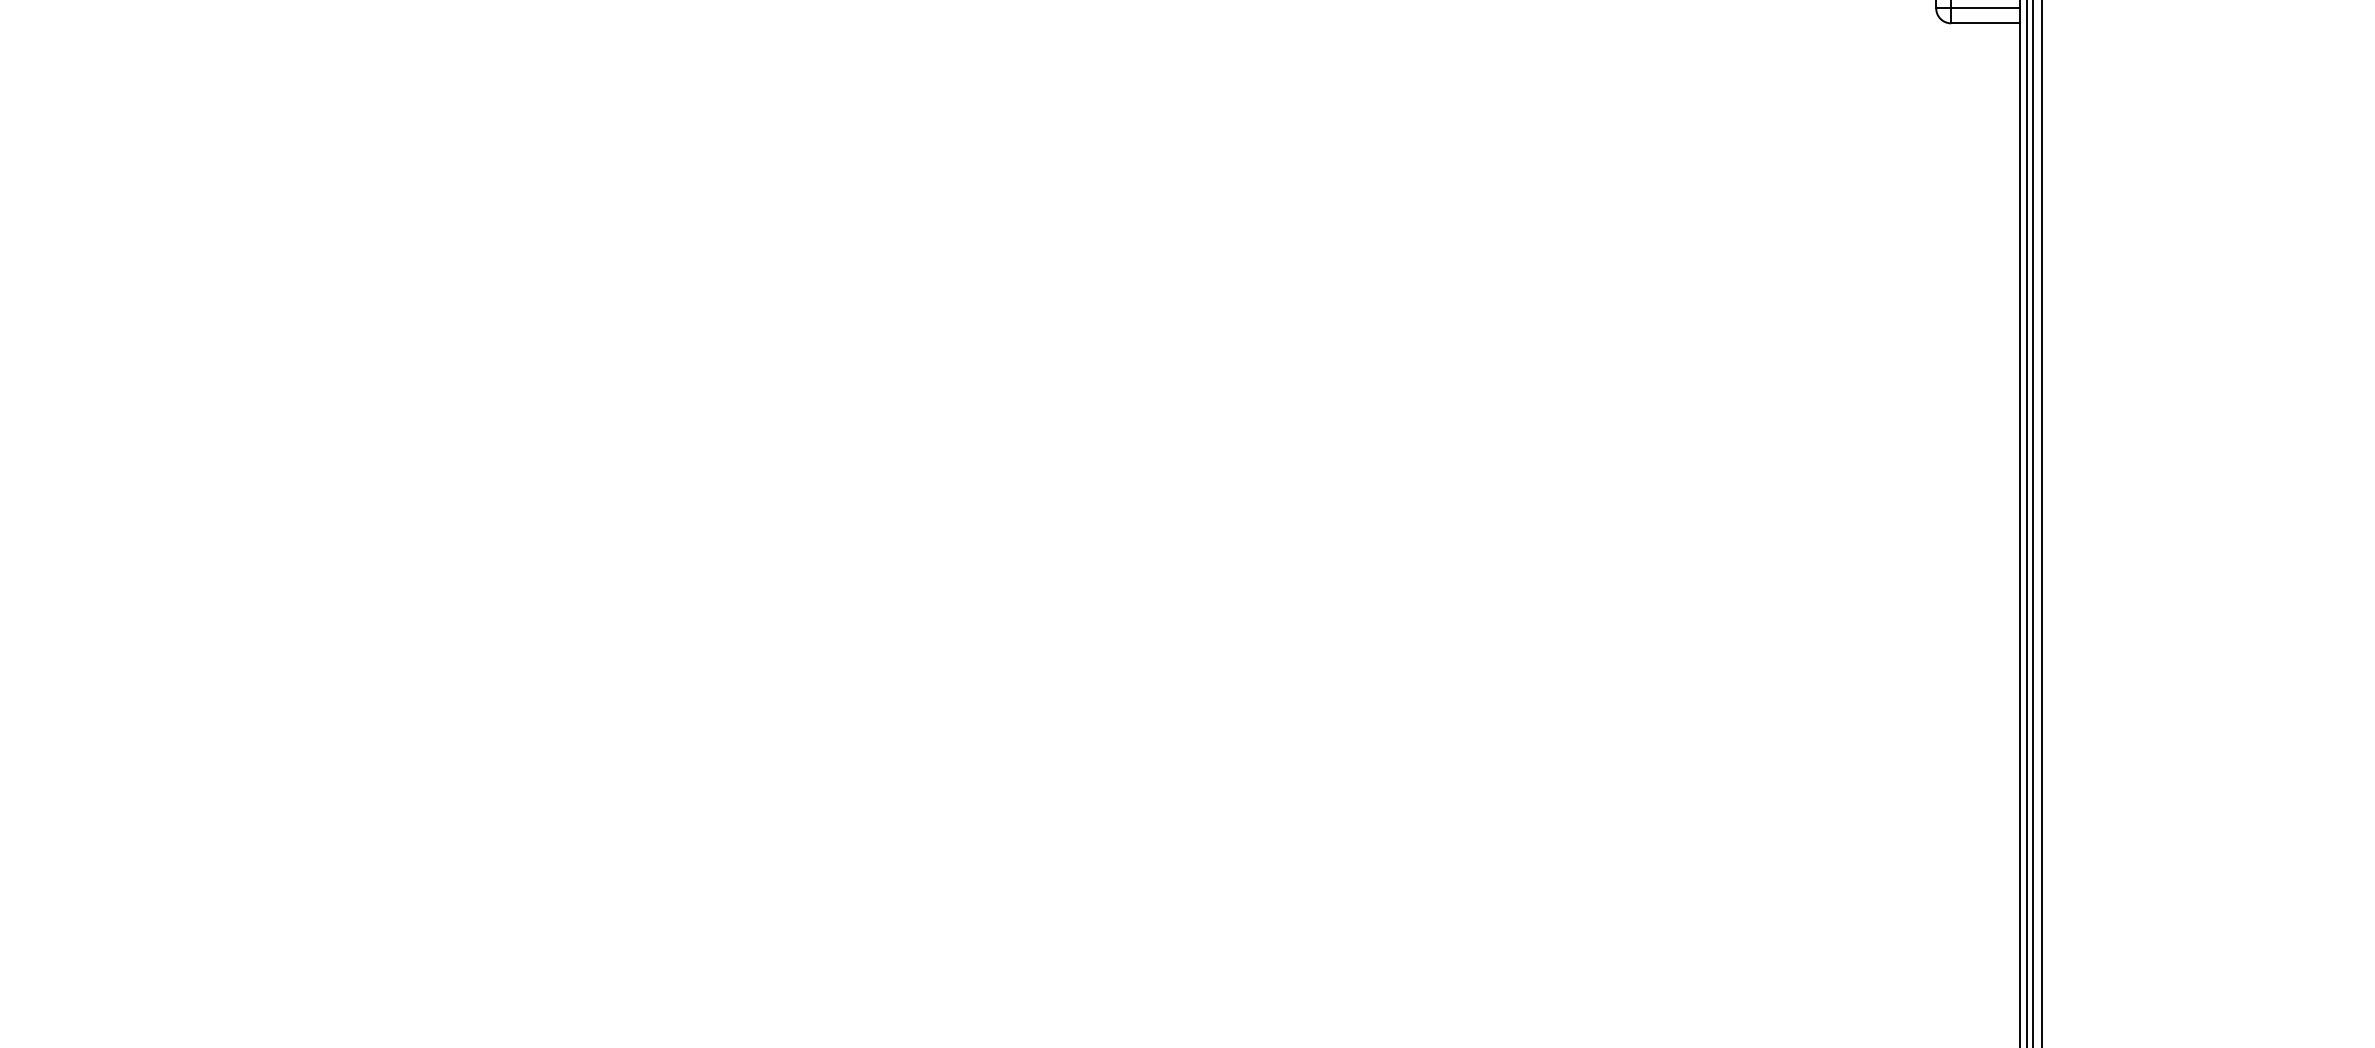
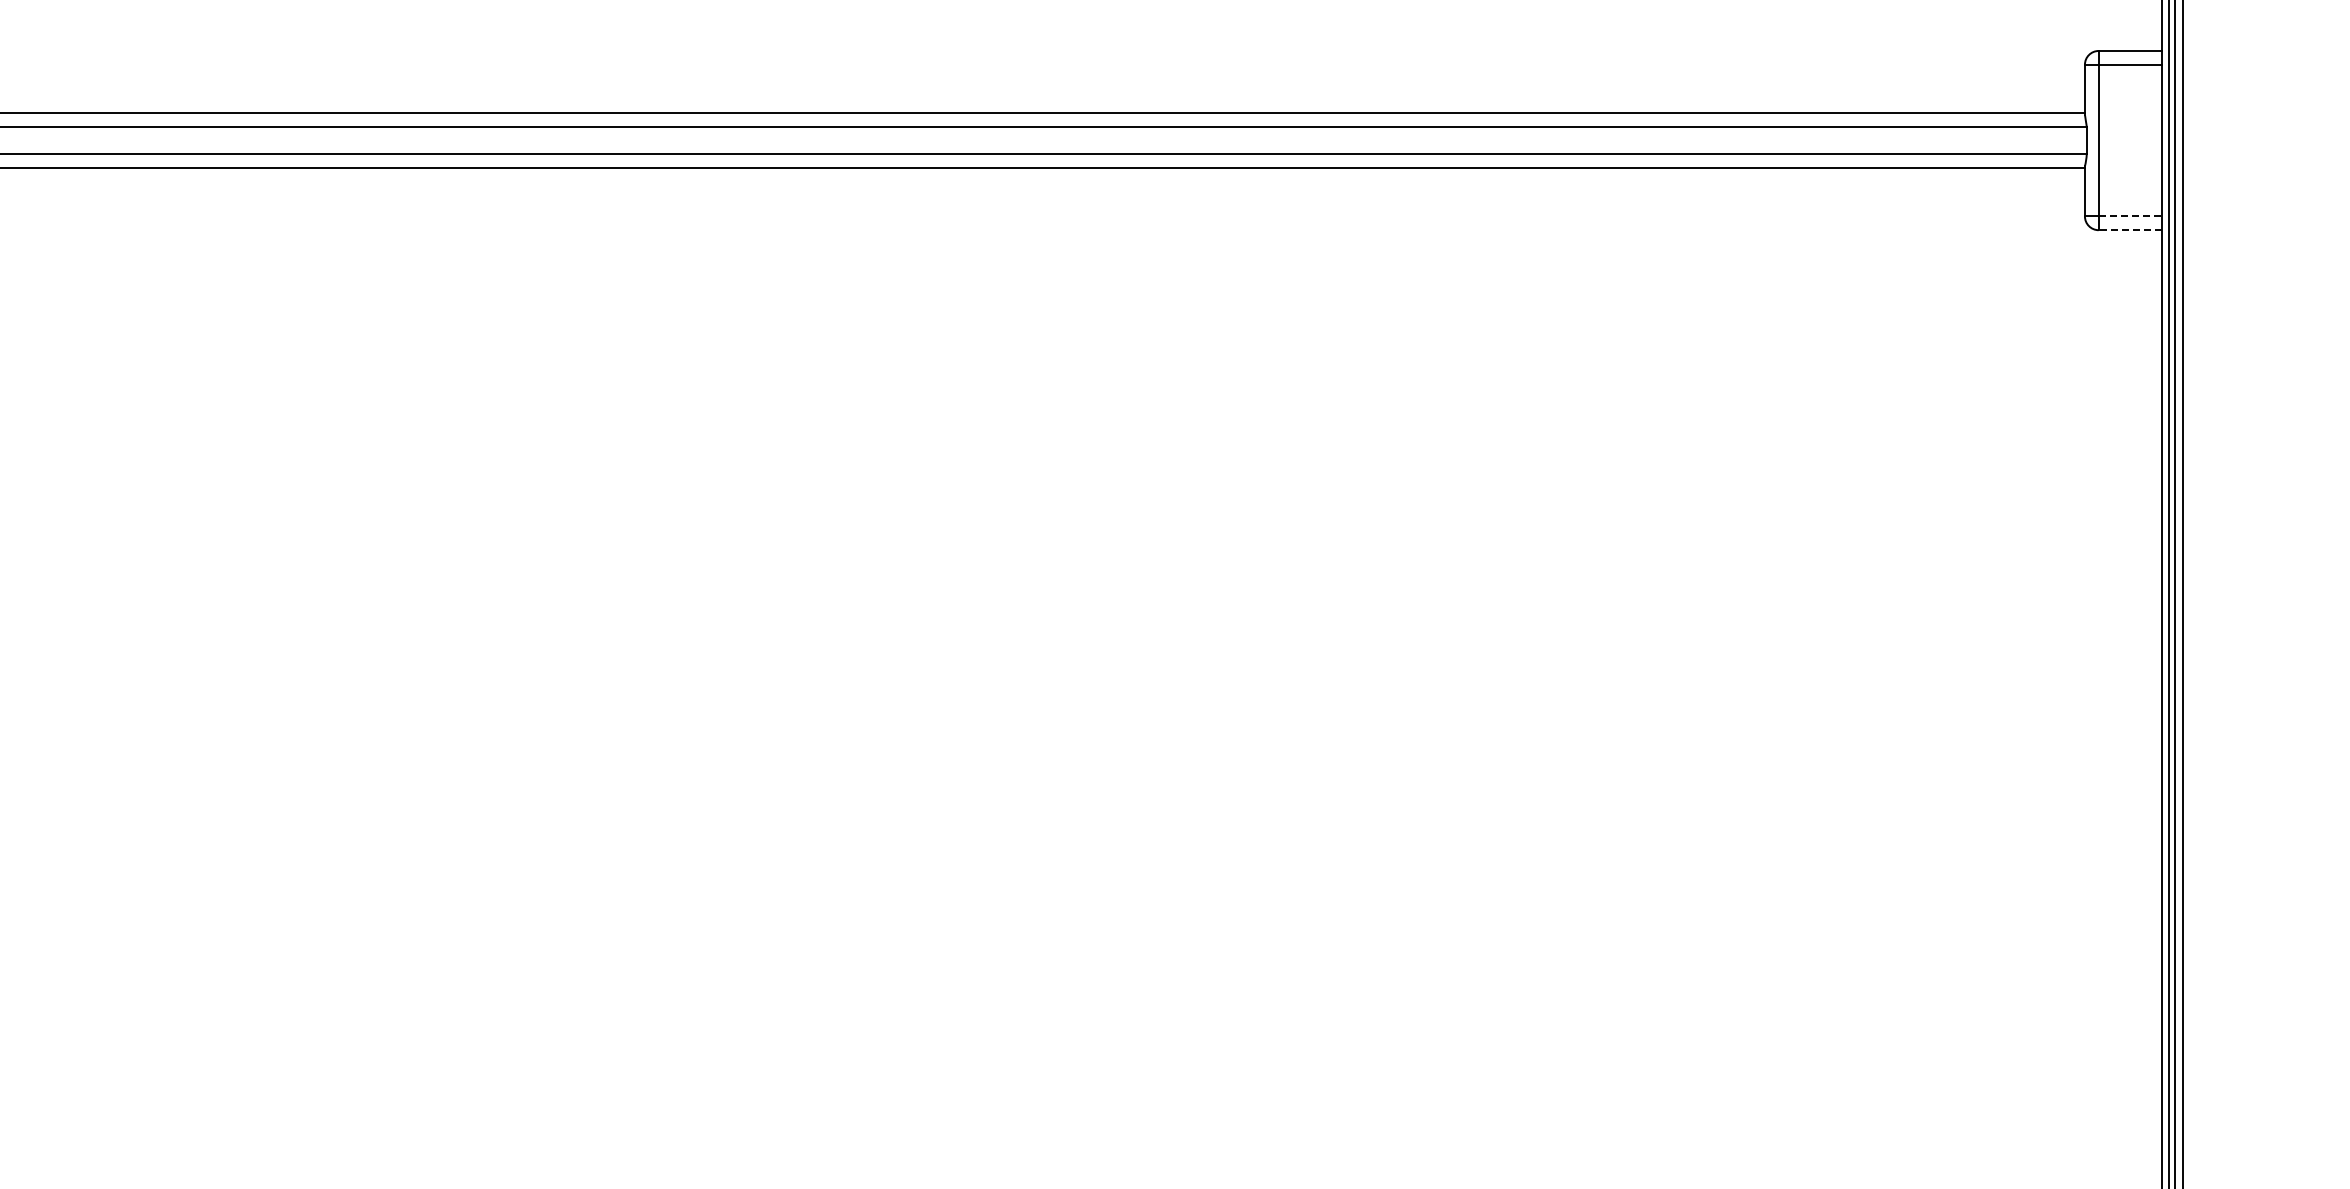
line: (1985, 8) -> (2130, 216), solid -> dashed
line: (1985, 23) -> (2130, 230), solid -> dashed

